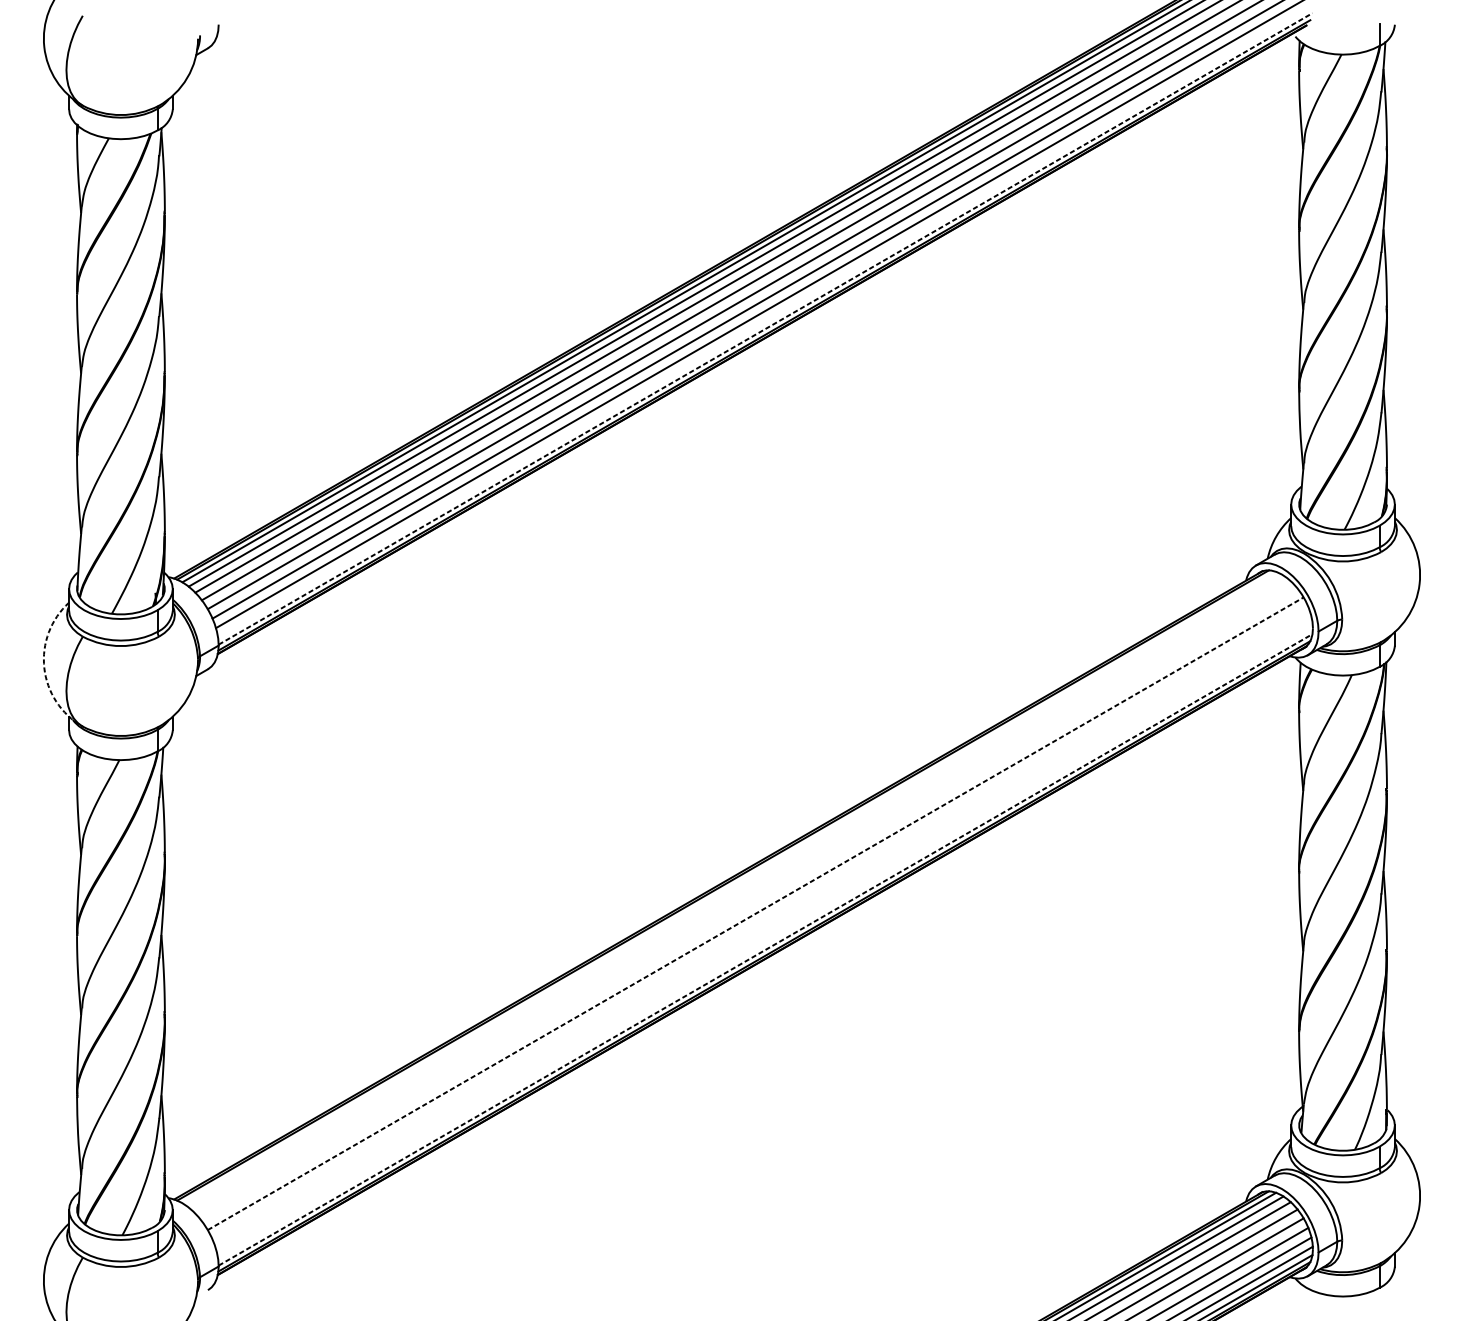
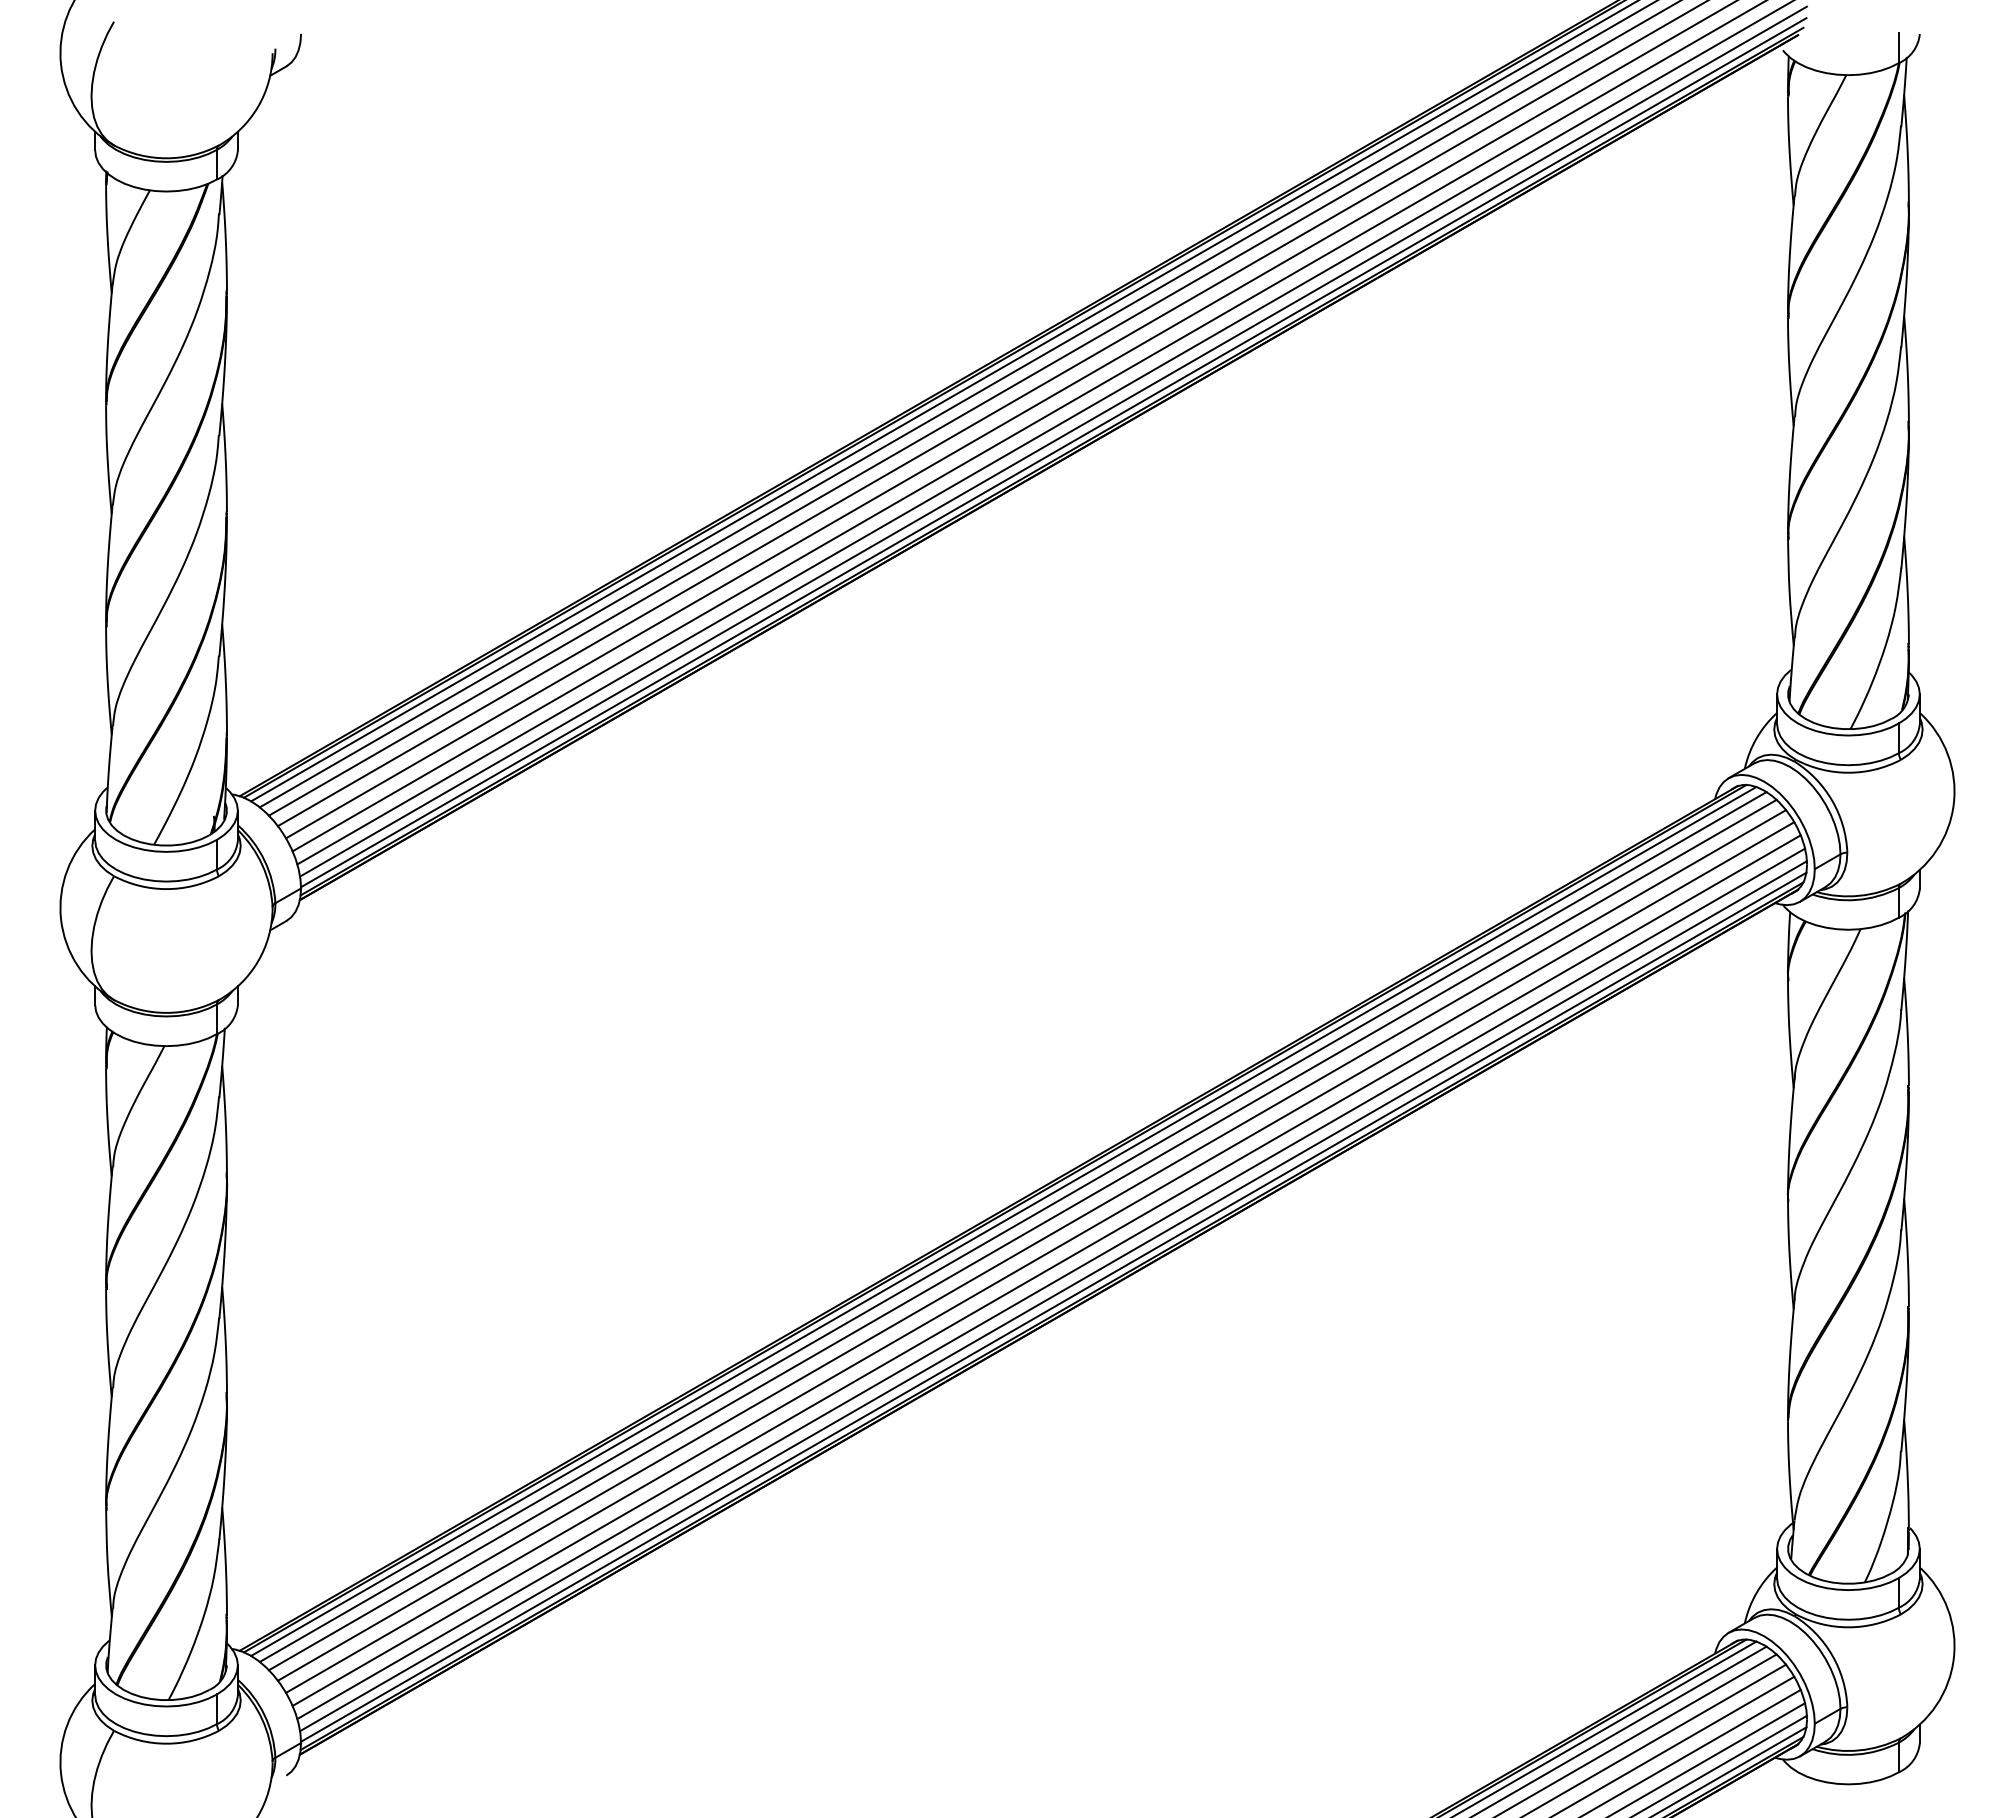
line: (765, 320) -> (1053, 441), added
line: (766, 328) -> (1054, 452), dashed -> solid
arc: (44, 668) -> (61, 919), dashed -> solid
line: (729, 886) -> (1003, 1220), added
line: (735, 891) -> (1012, 1226), added
line: (742, 897) -> (1022, 1234), added
line: (749, 905) -> (1031, 1245), added
line: (755, 913) -> (1040, 1257), dashed -> solid
line: (760, 923) -> (1046, 1270), added
line: (763, 932) -> (1051, 1283), added
line: (765, 942) -> (1053, 1296), added
line: (766, 950) -> (1054, 1307), dashed -> solid

